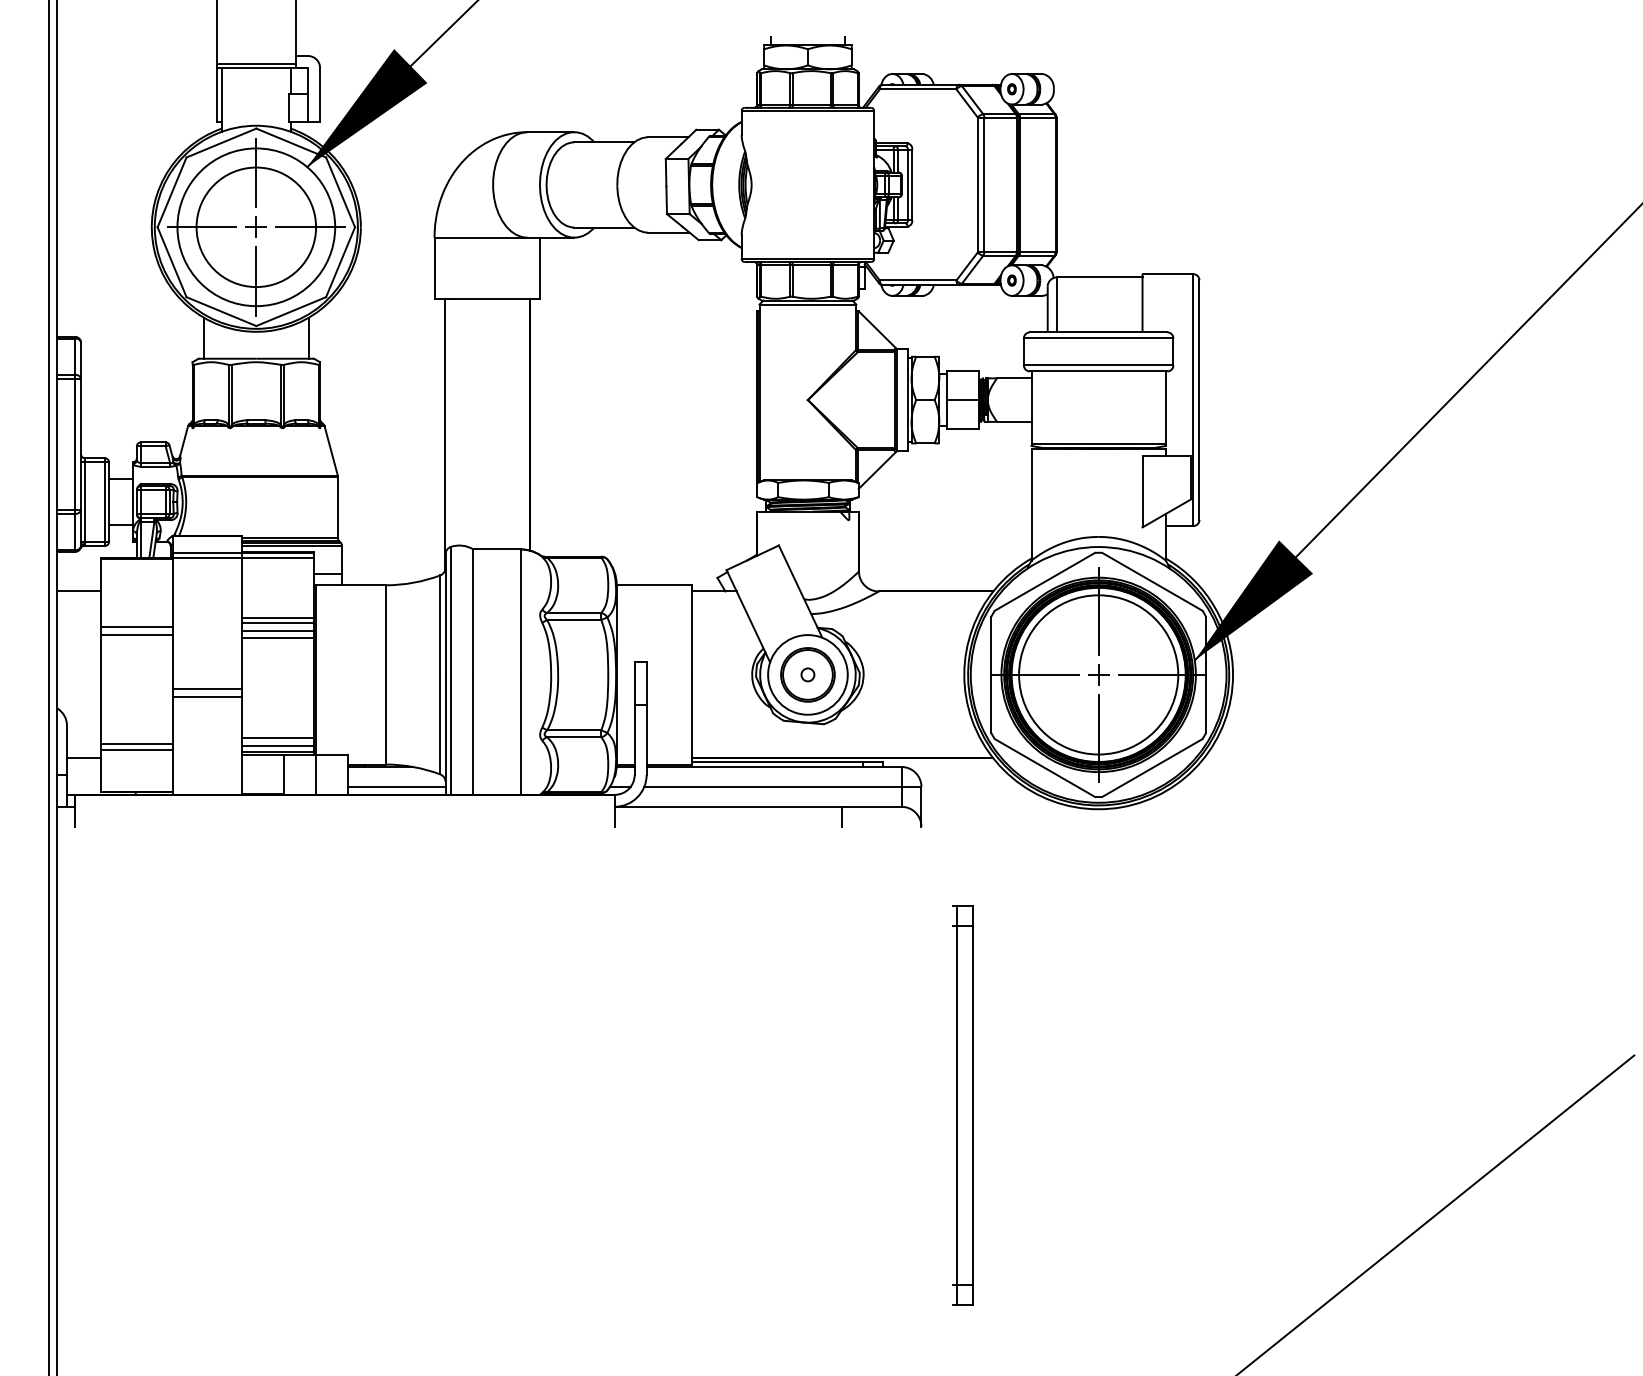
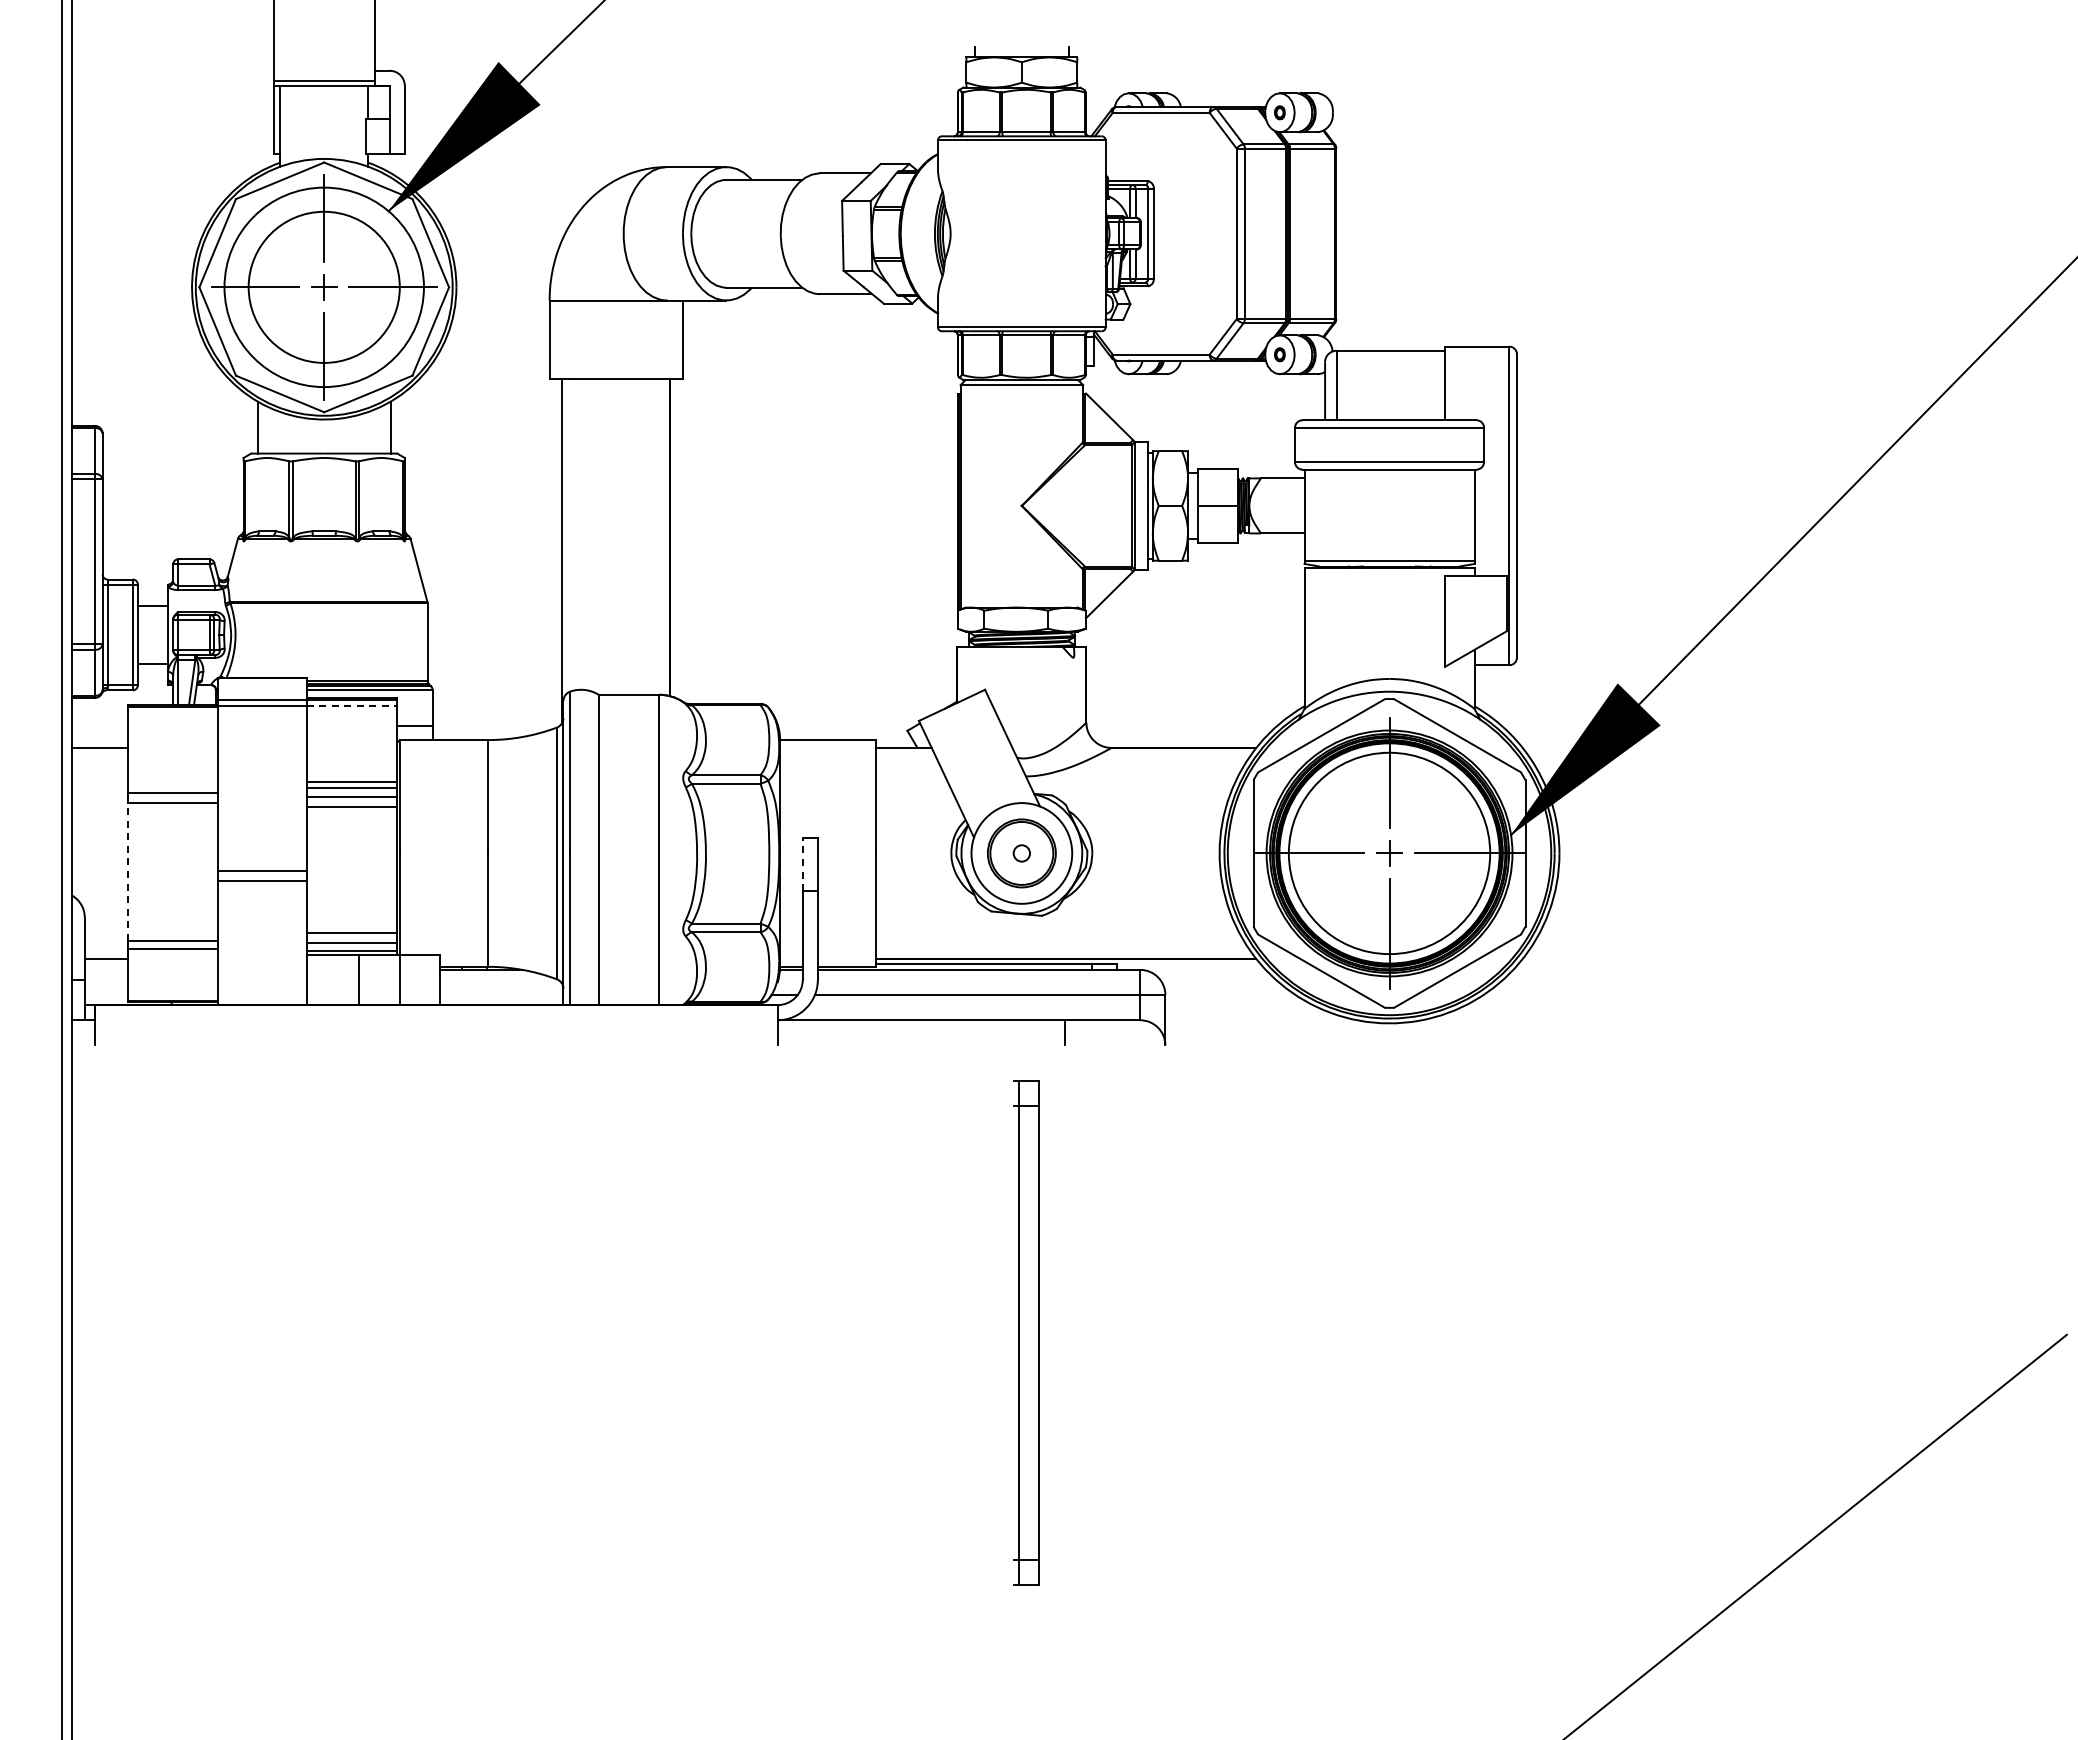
line: (278, 557) -> (352, 705), solid -> dashed
line: (634, 683) -> (802, 864), solid -> dashed
line: (100, 689) -> (127, 871), solid -> dashed
line: (396, 787) -> (501, 995), removed
part: (963, 1105) -> (1026, 1332), moved

